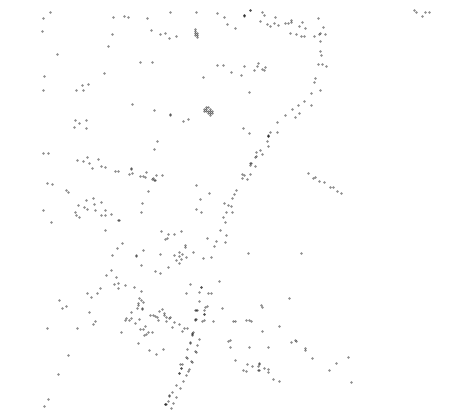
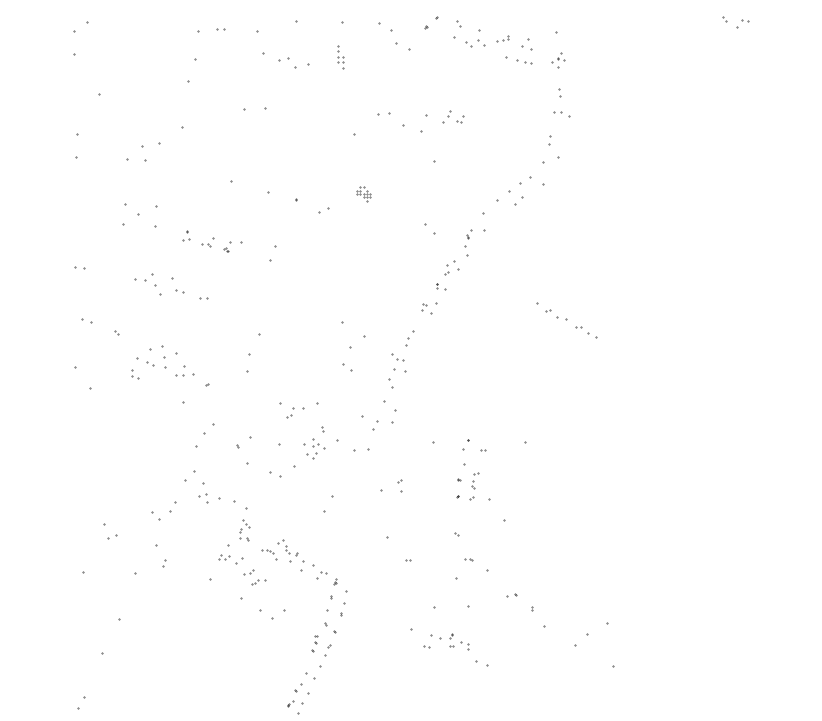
part: (196, 33) -> (342, 58), size x1.6
part: (319, 34) -> (557, 60), size x0.6
part: (82, 87) -> (144, 152), size x1.6
part: (80, 124) -> (140, 217), size x1.6
part: (145, 174) -> (212, 241), moved
part: (204, 304) -> (473, 470), moved
part: (248, 320) -> (468, 559), moved
part: (229, 343) -> (400, 486), moved

